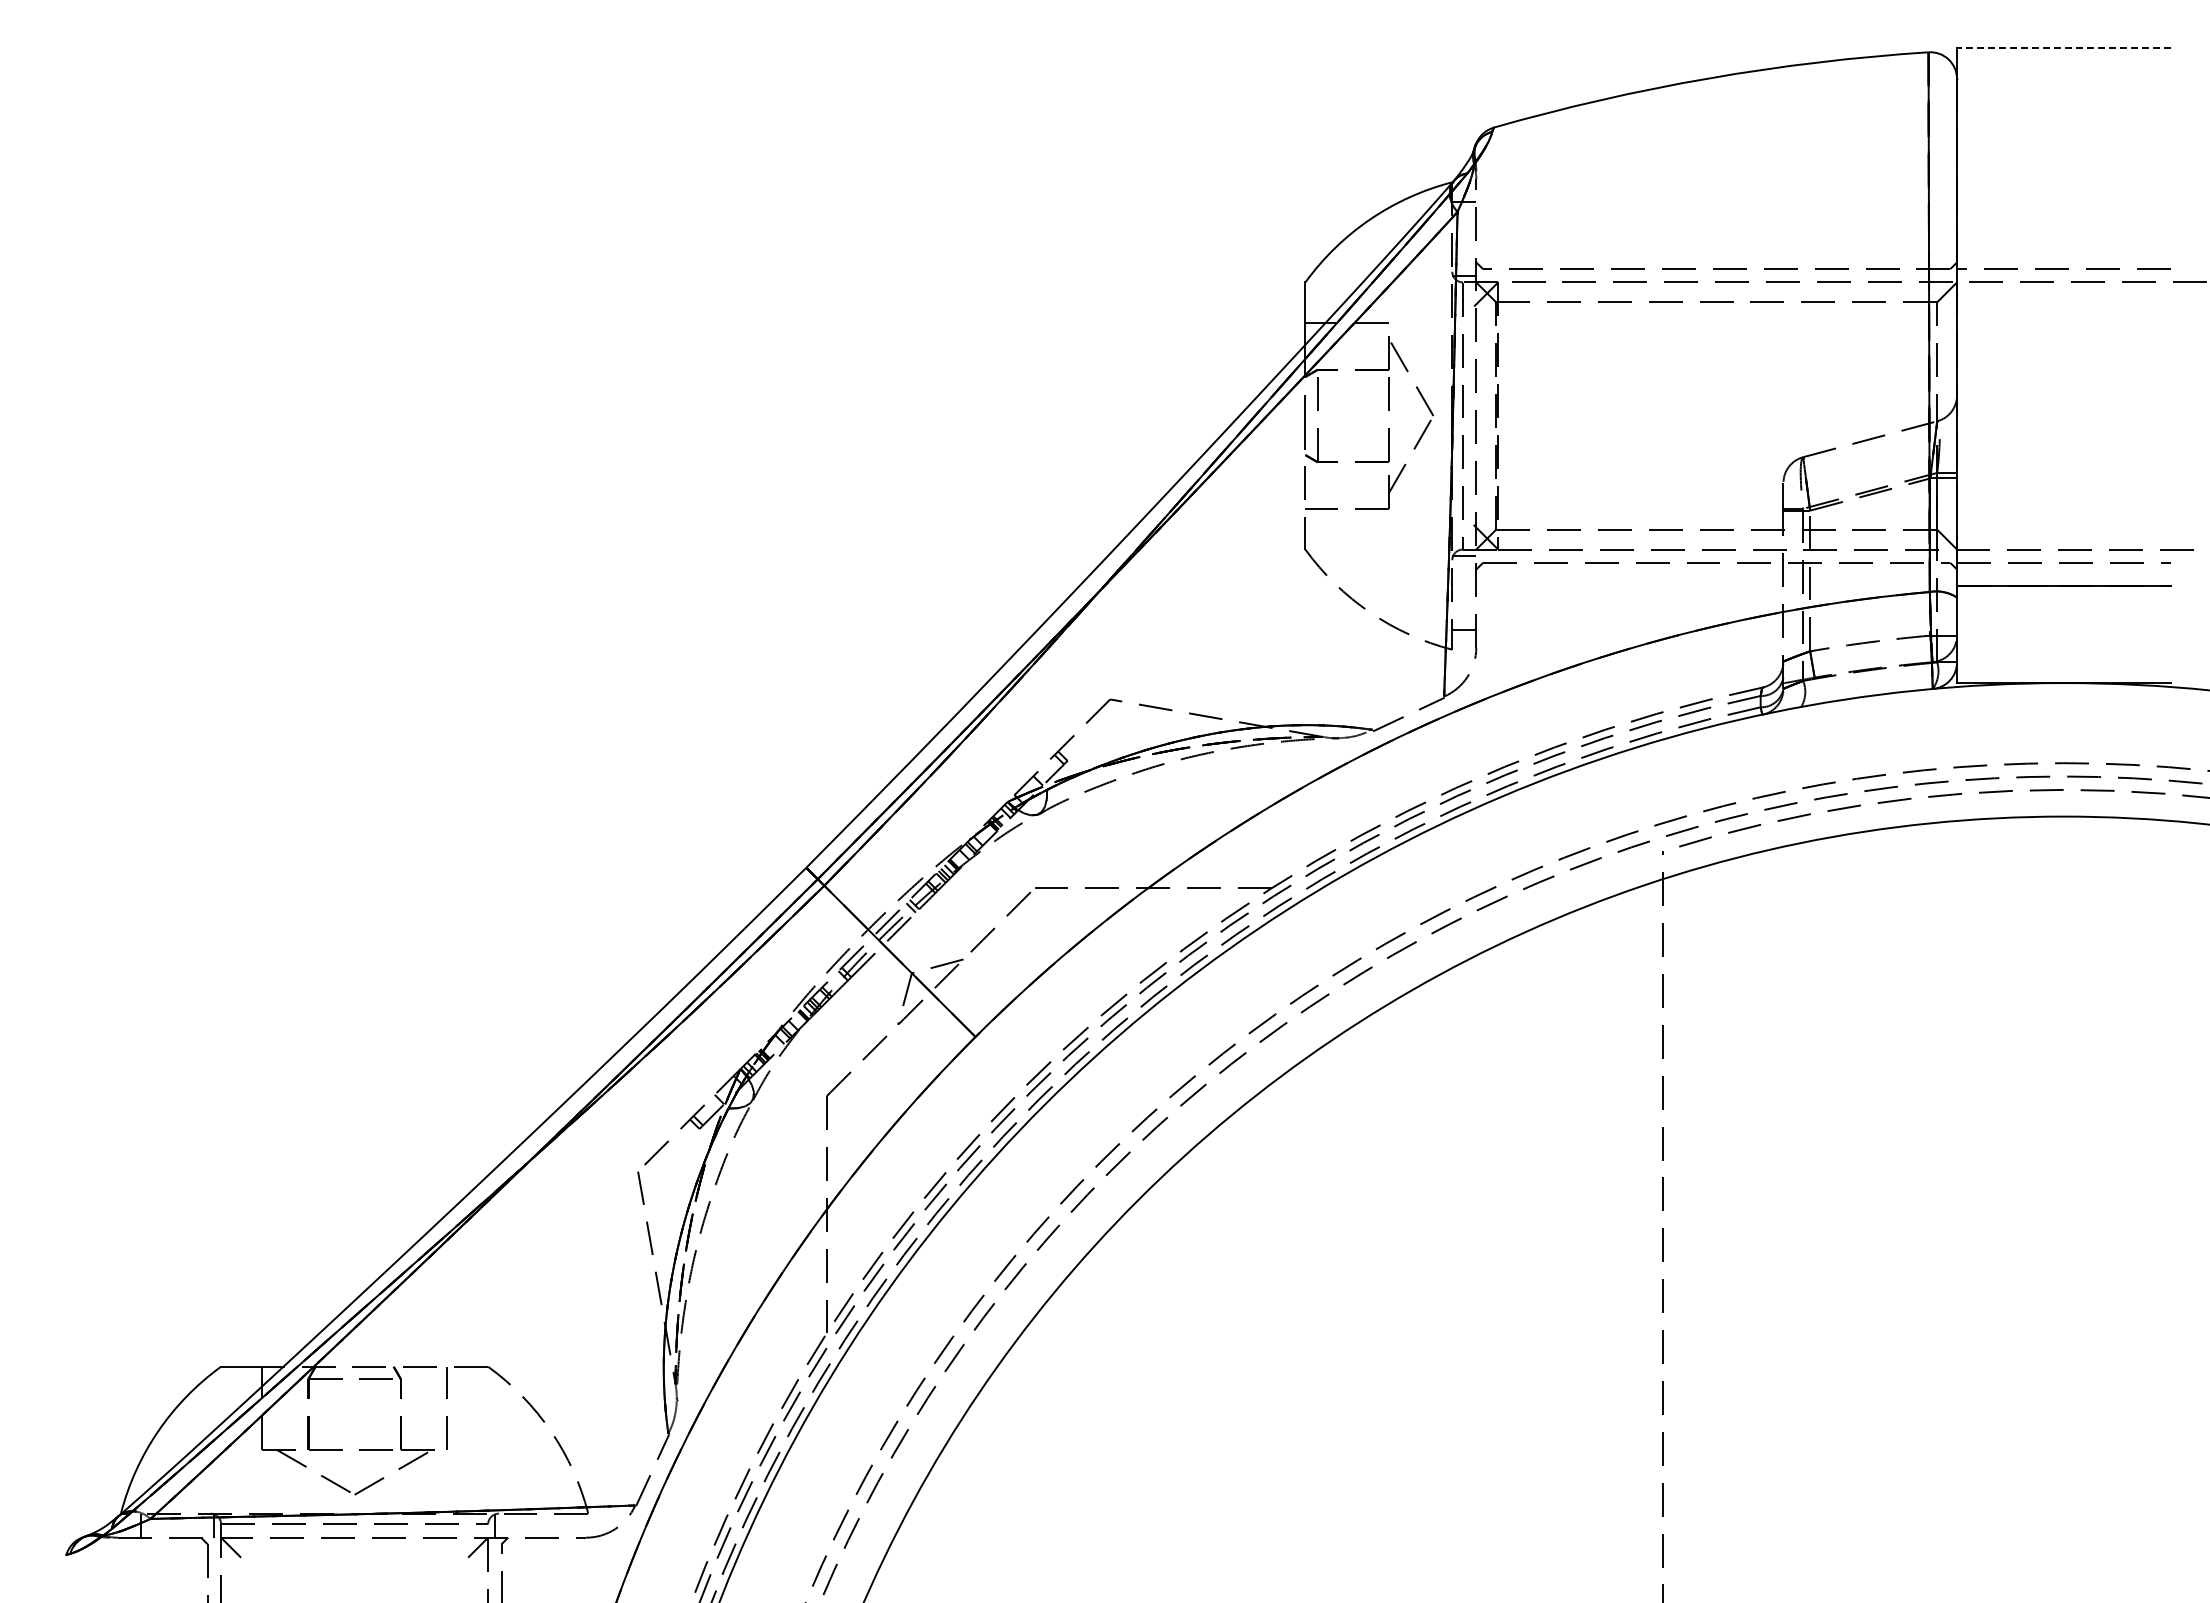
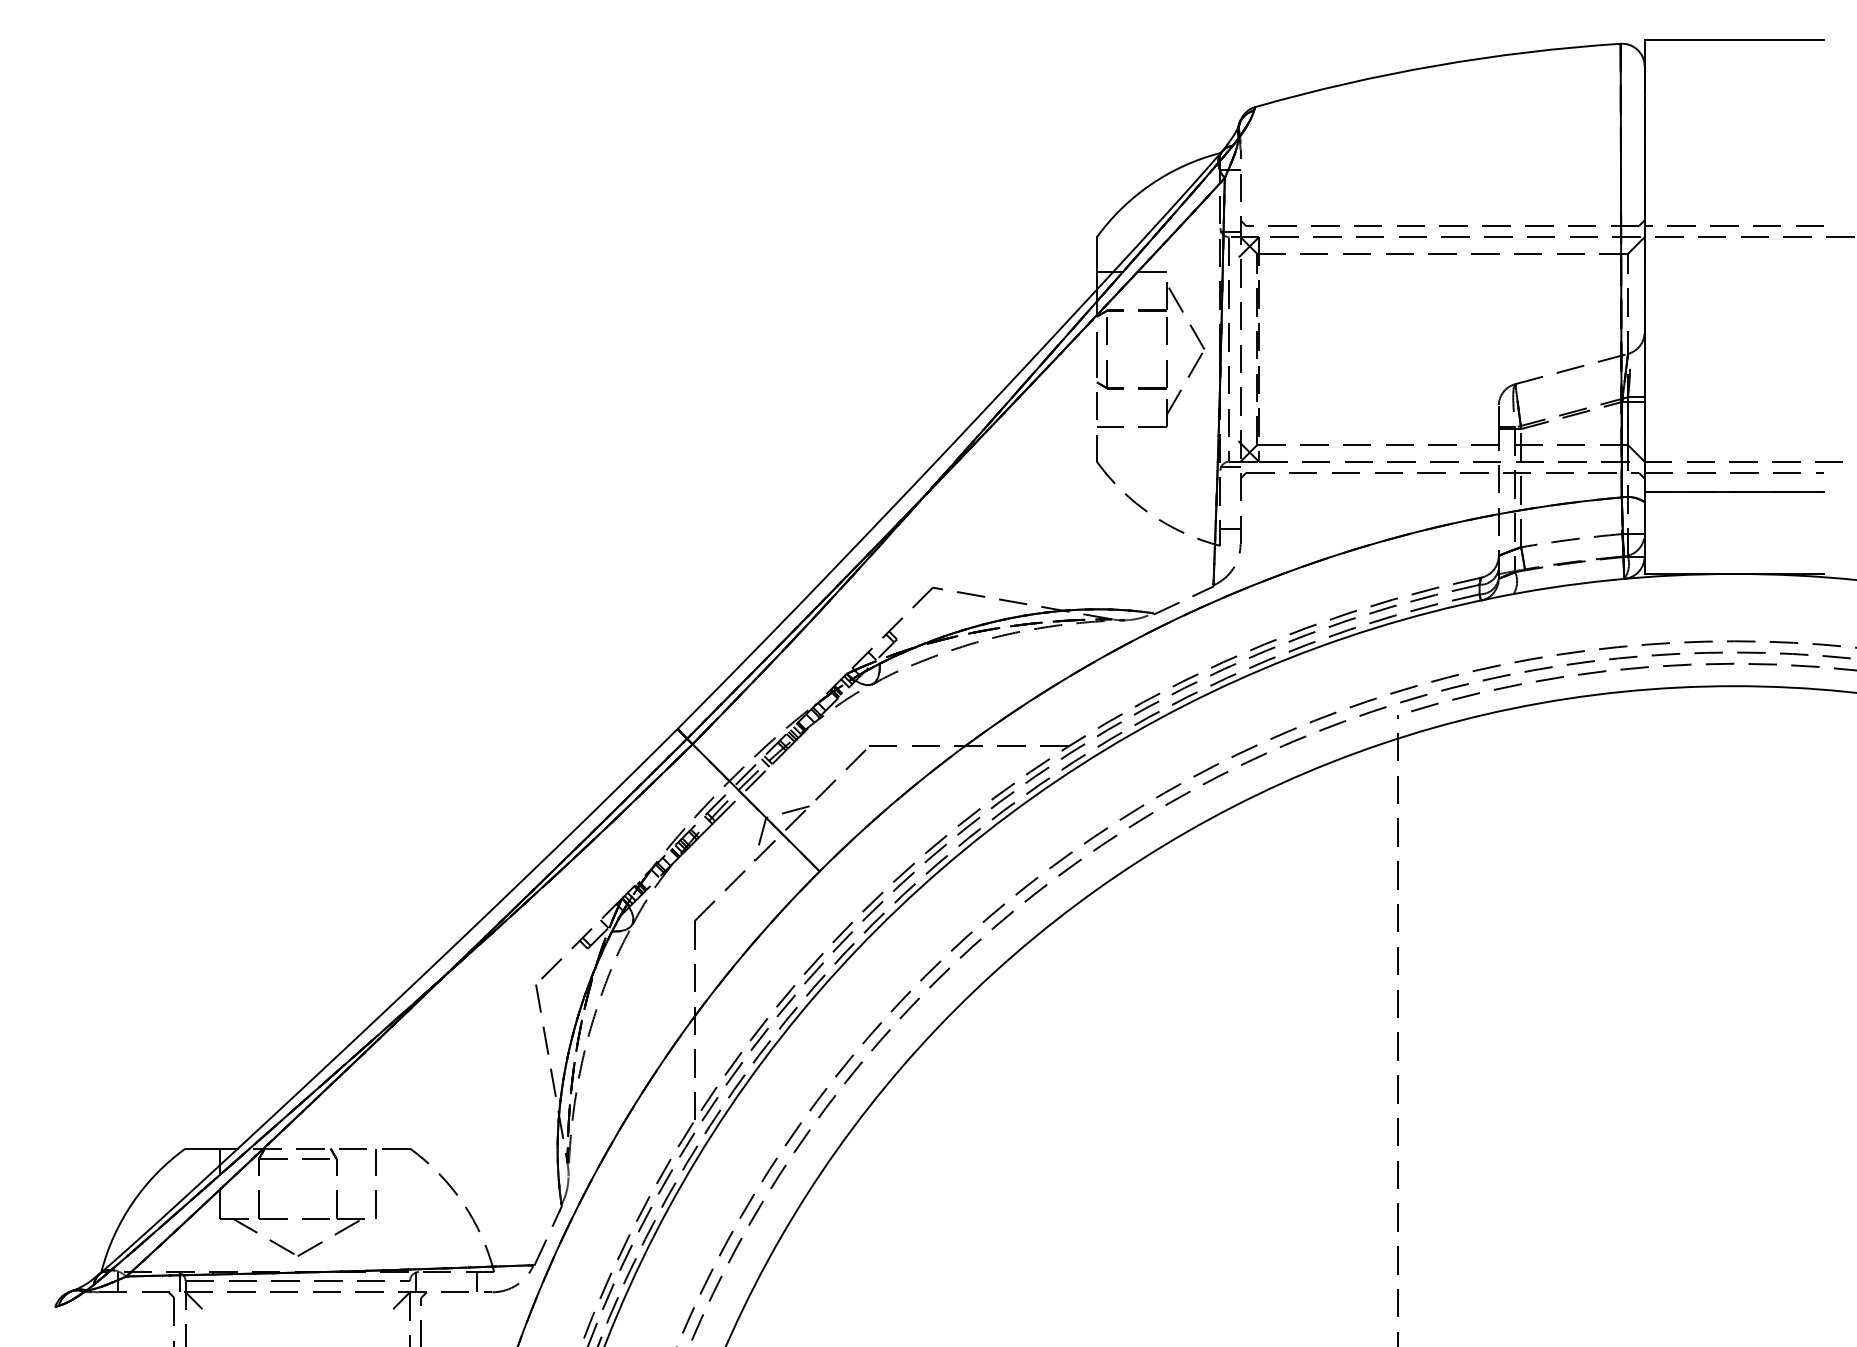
line: (2063, 47) -> (1734, 39), dashed -> solid
line: (568, 1525) -> (477, 1282), added

